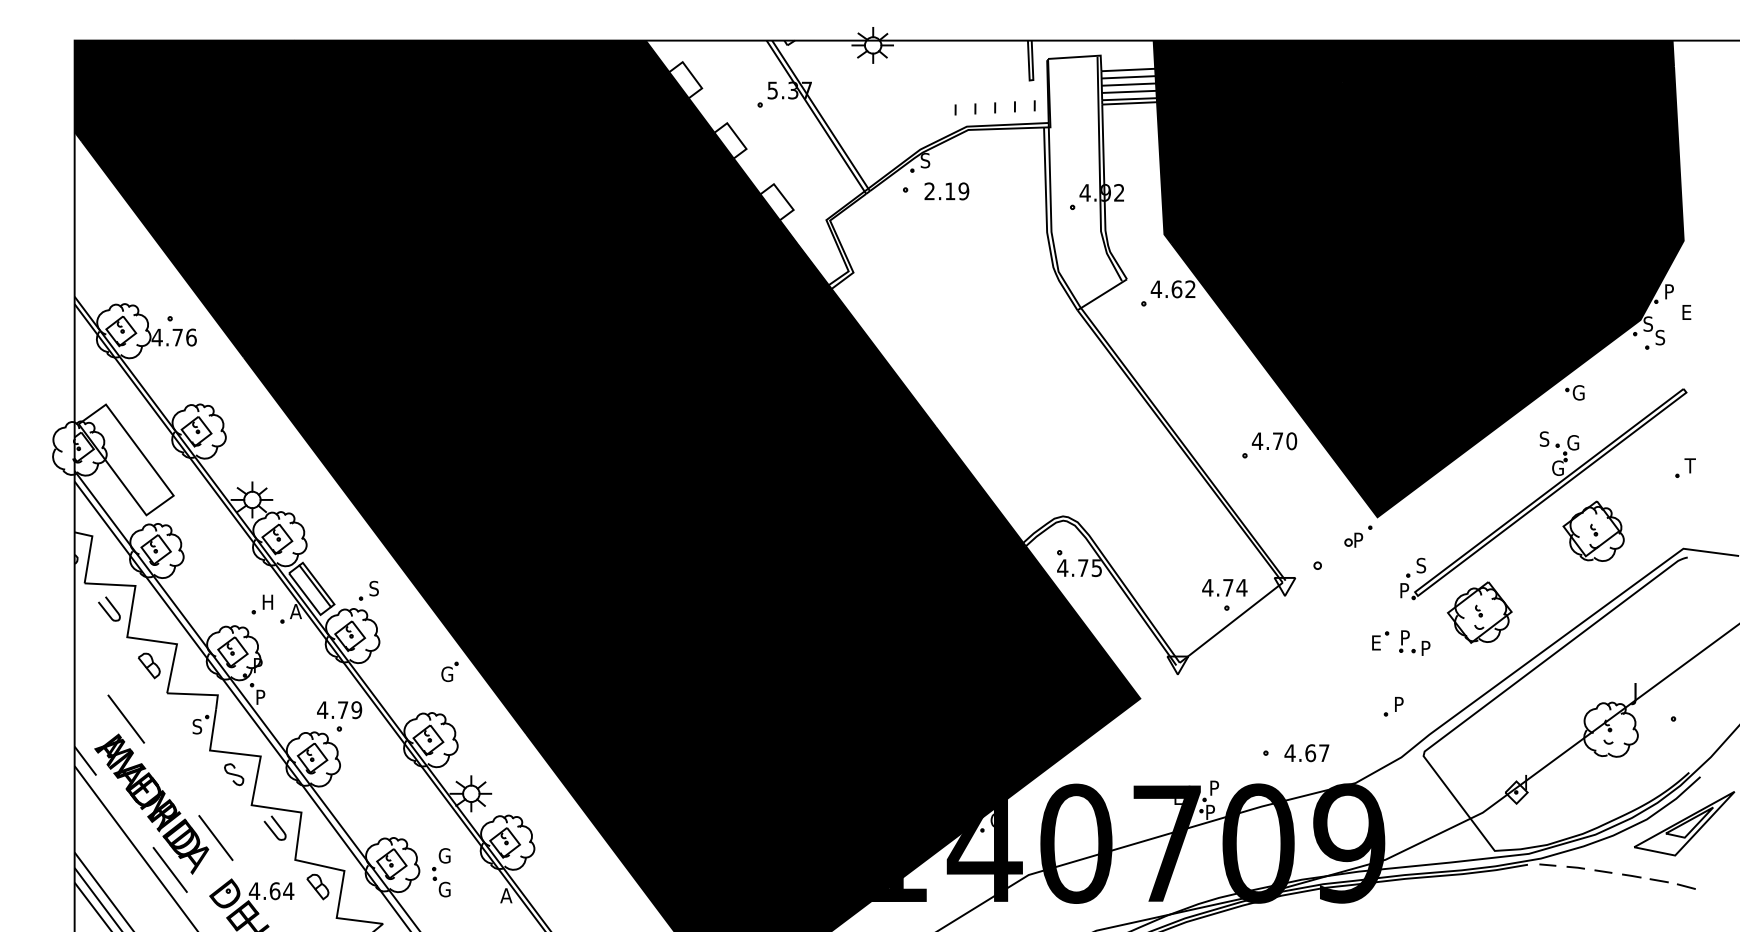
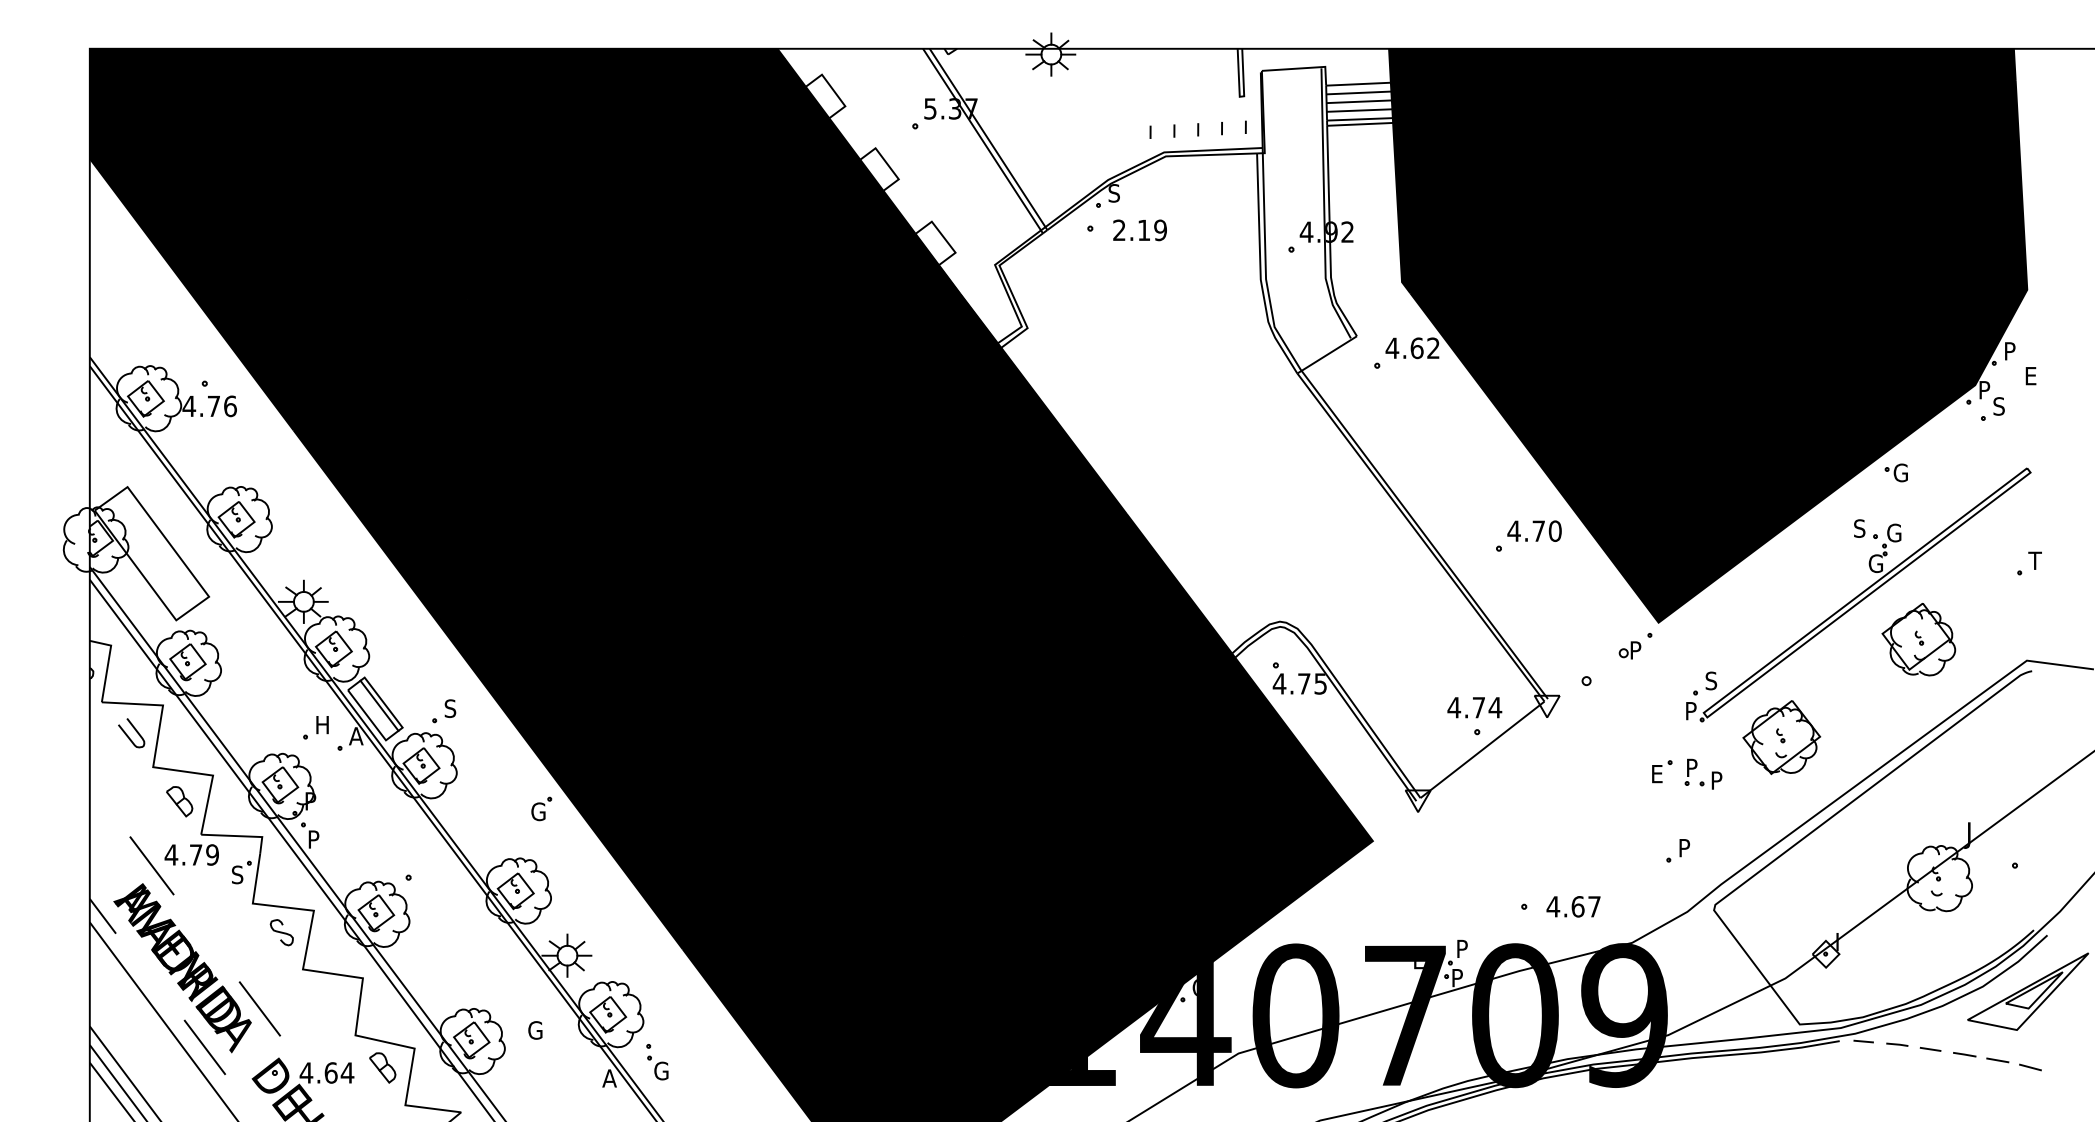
text: (1648, 323) -> (1984, 389), S -> P
text: (339, 709) -> (191, 854), moved
curve: (272, 829) -> (327, 998), removed
part: (441, 882) -> (657, 1062), moved

